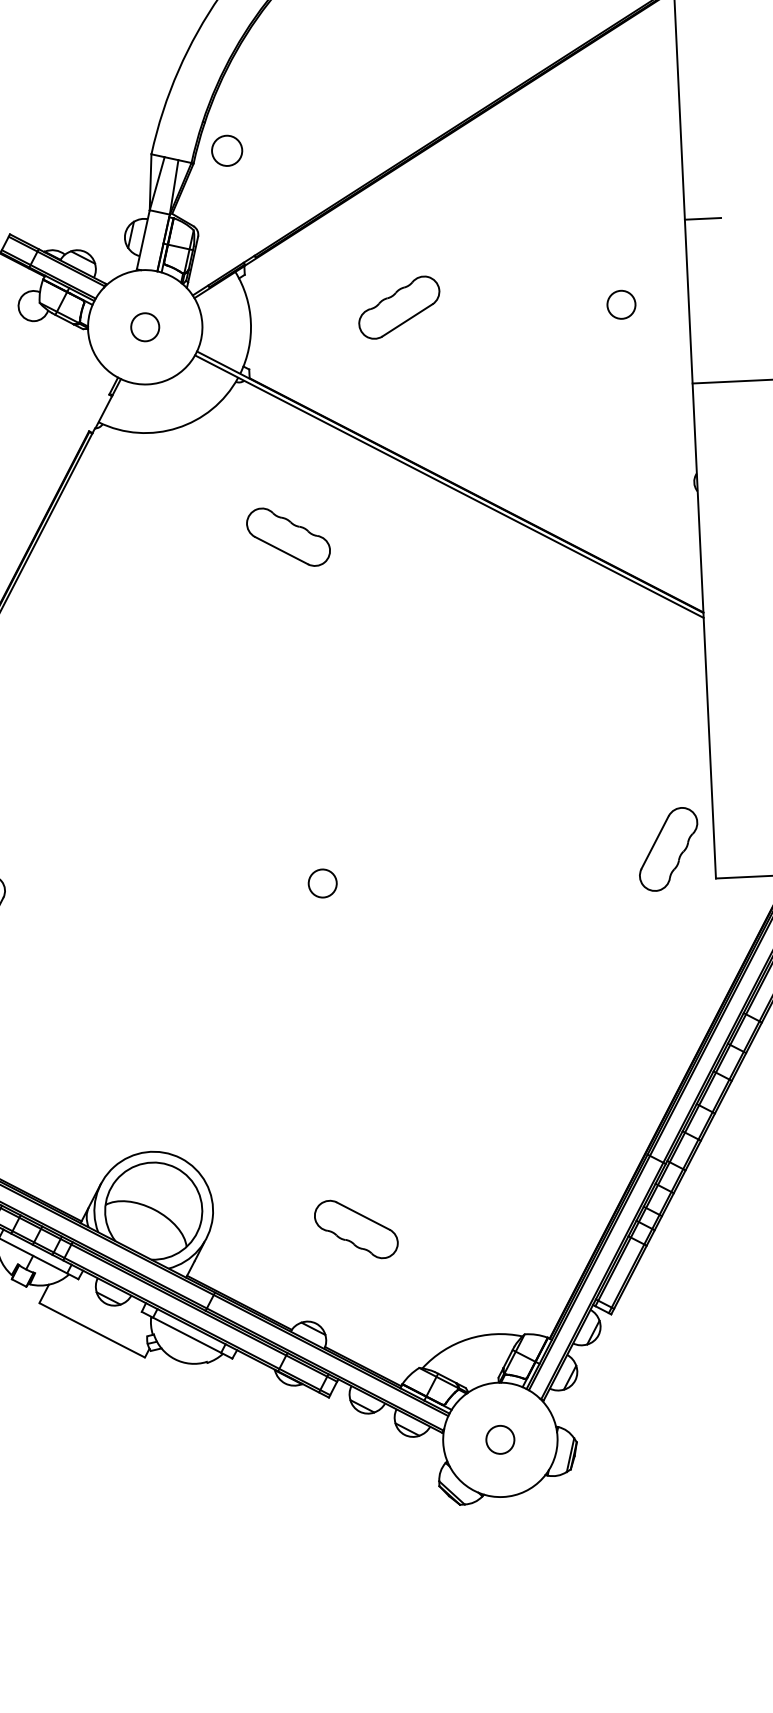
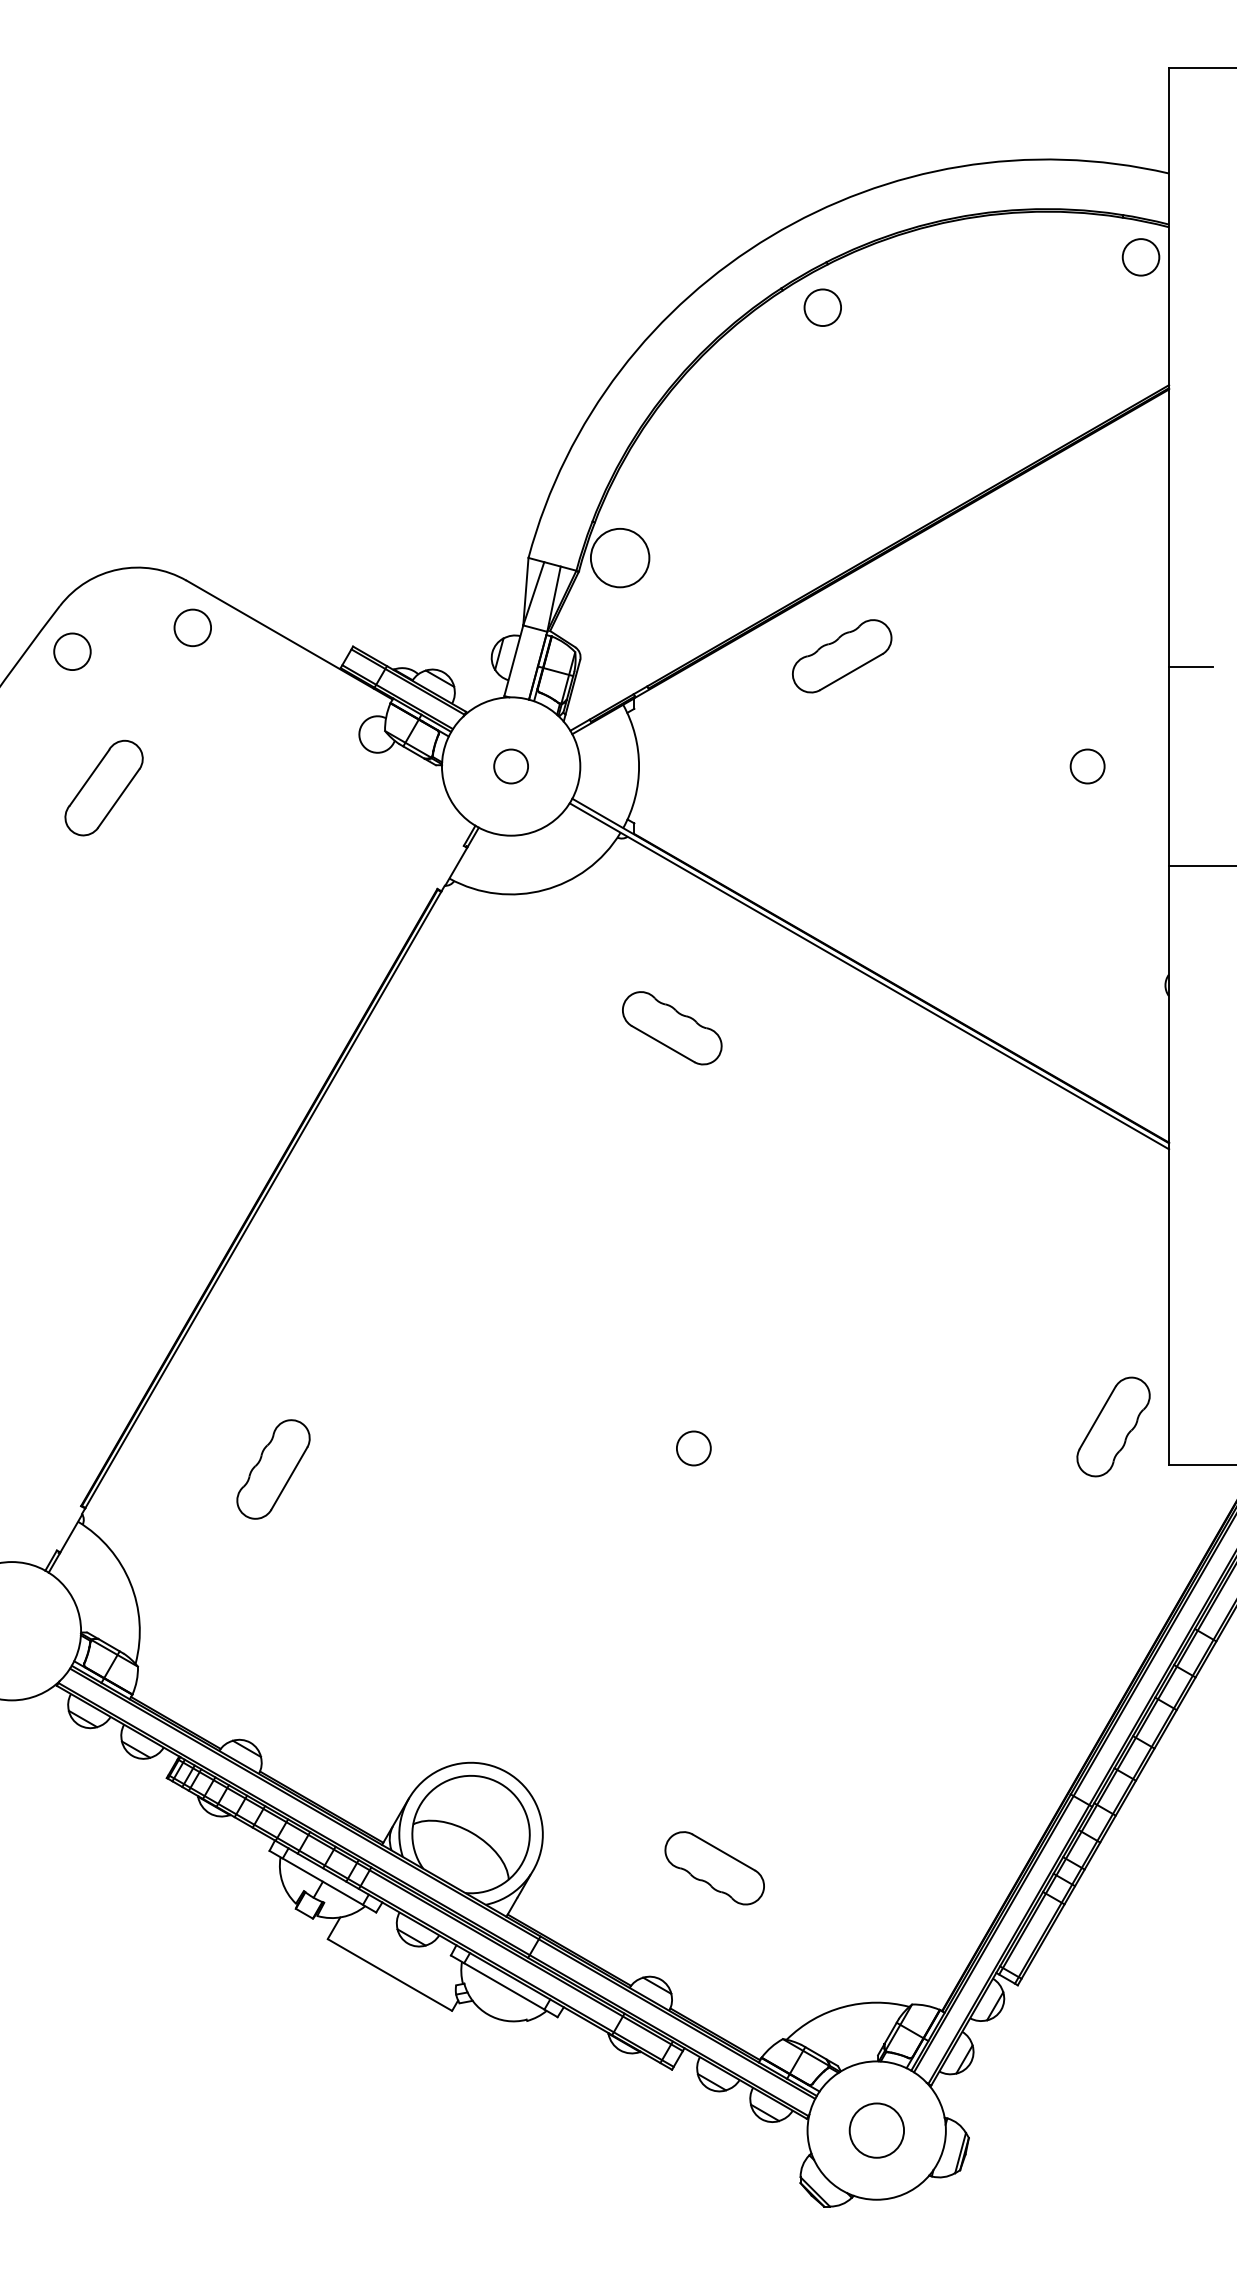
circle: (226, 150) -> (619, 557), size x1.6
part: (399, 307) -> (842, 656), moved
circle: (500, 1439) -> (876, 2130), size x1.6

